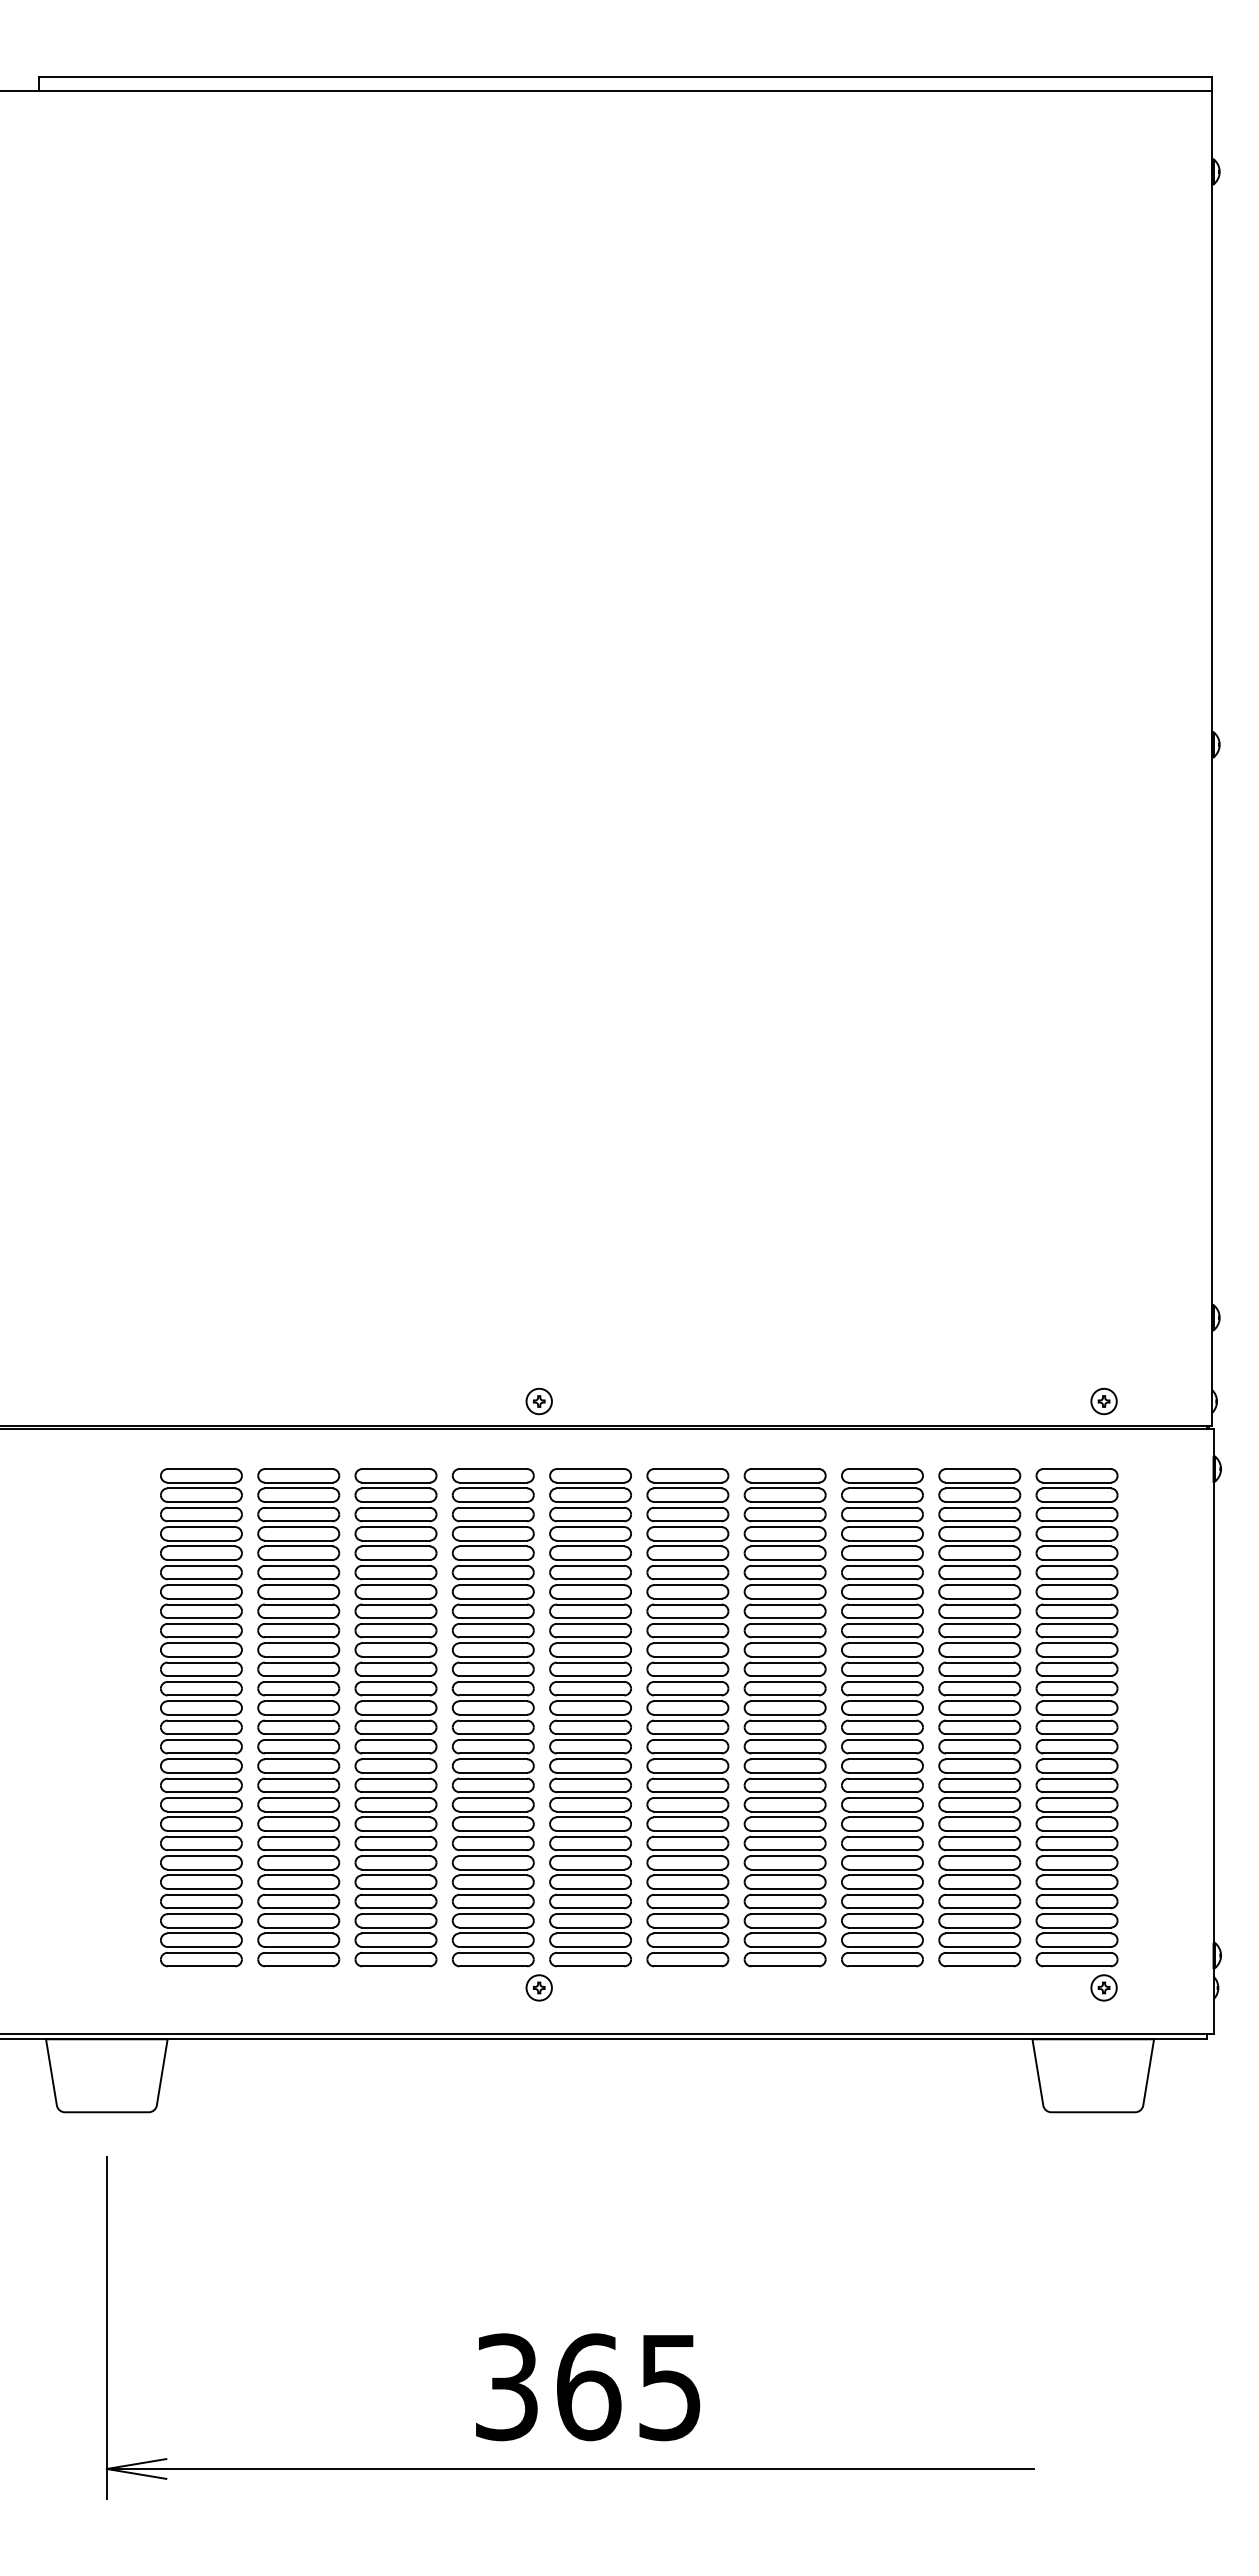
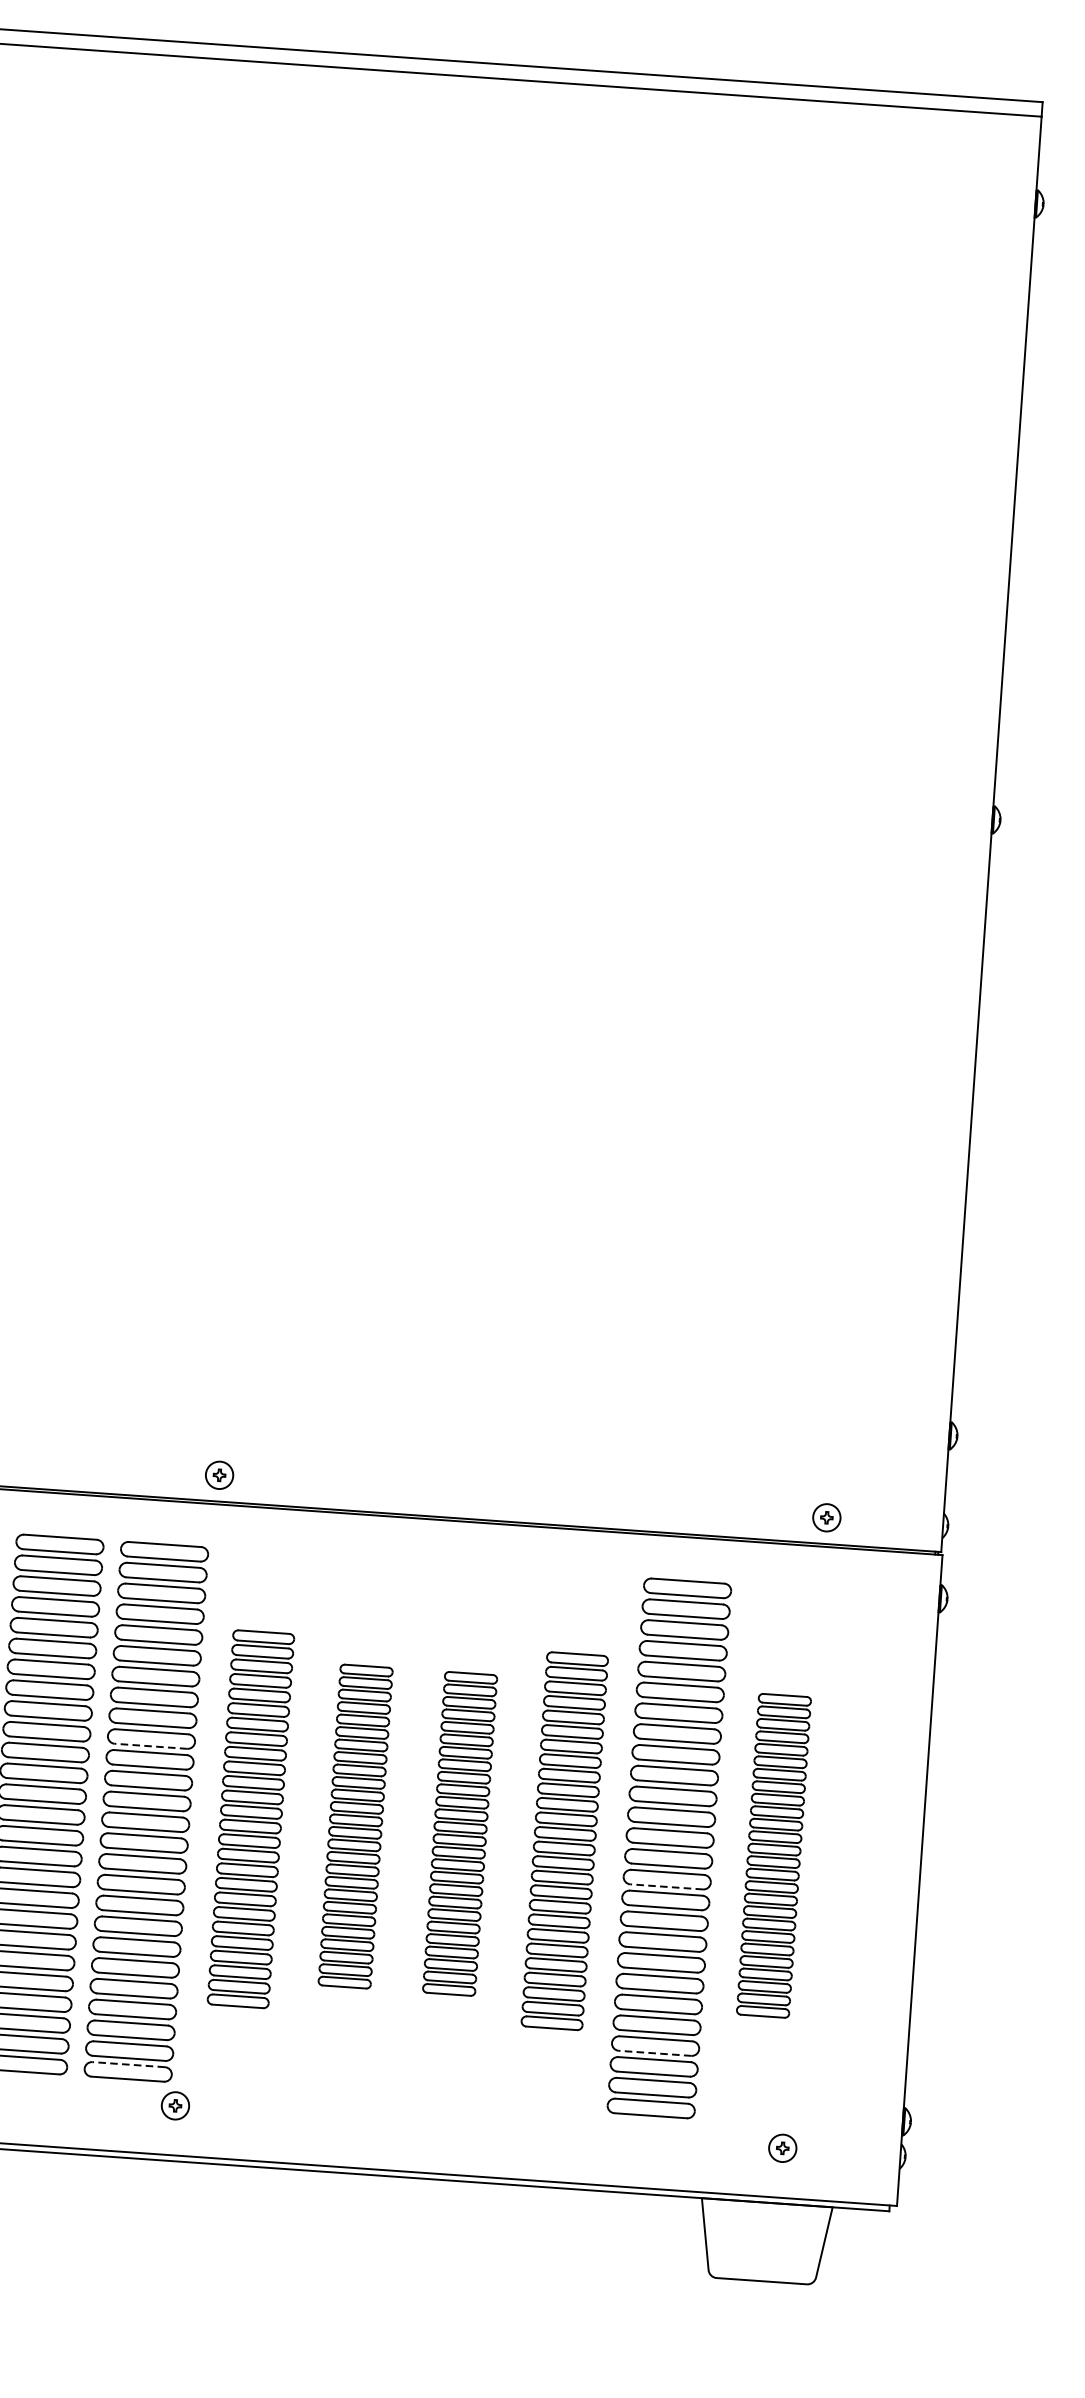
line: (493, 1656) -> (151, 1746), solid -> dashed
part: (590, 1717) -> (250, 1818), size x0.7
part: (687, 1717) -> (355, 1826), size x0.6
part: (784, 1717) -> (459, 1833), size x0.6
part: (882, 1717) -> (564, 1840), size x0.7
part: (1076, 1717) -> (773, 1855), size x0.6
line: (979, 1753) -> (666, 1886), solid -> dashed
line: (979, 1908) -> (654, 2053), solid -> dashed
line: (493, 1952) -> (128, 2064), solid -> dashed

